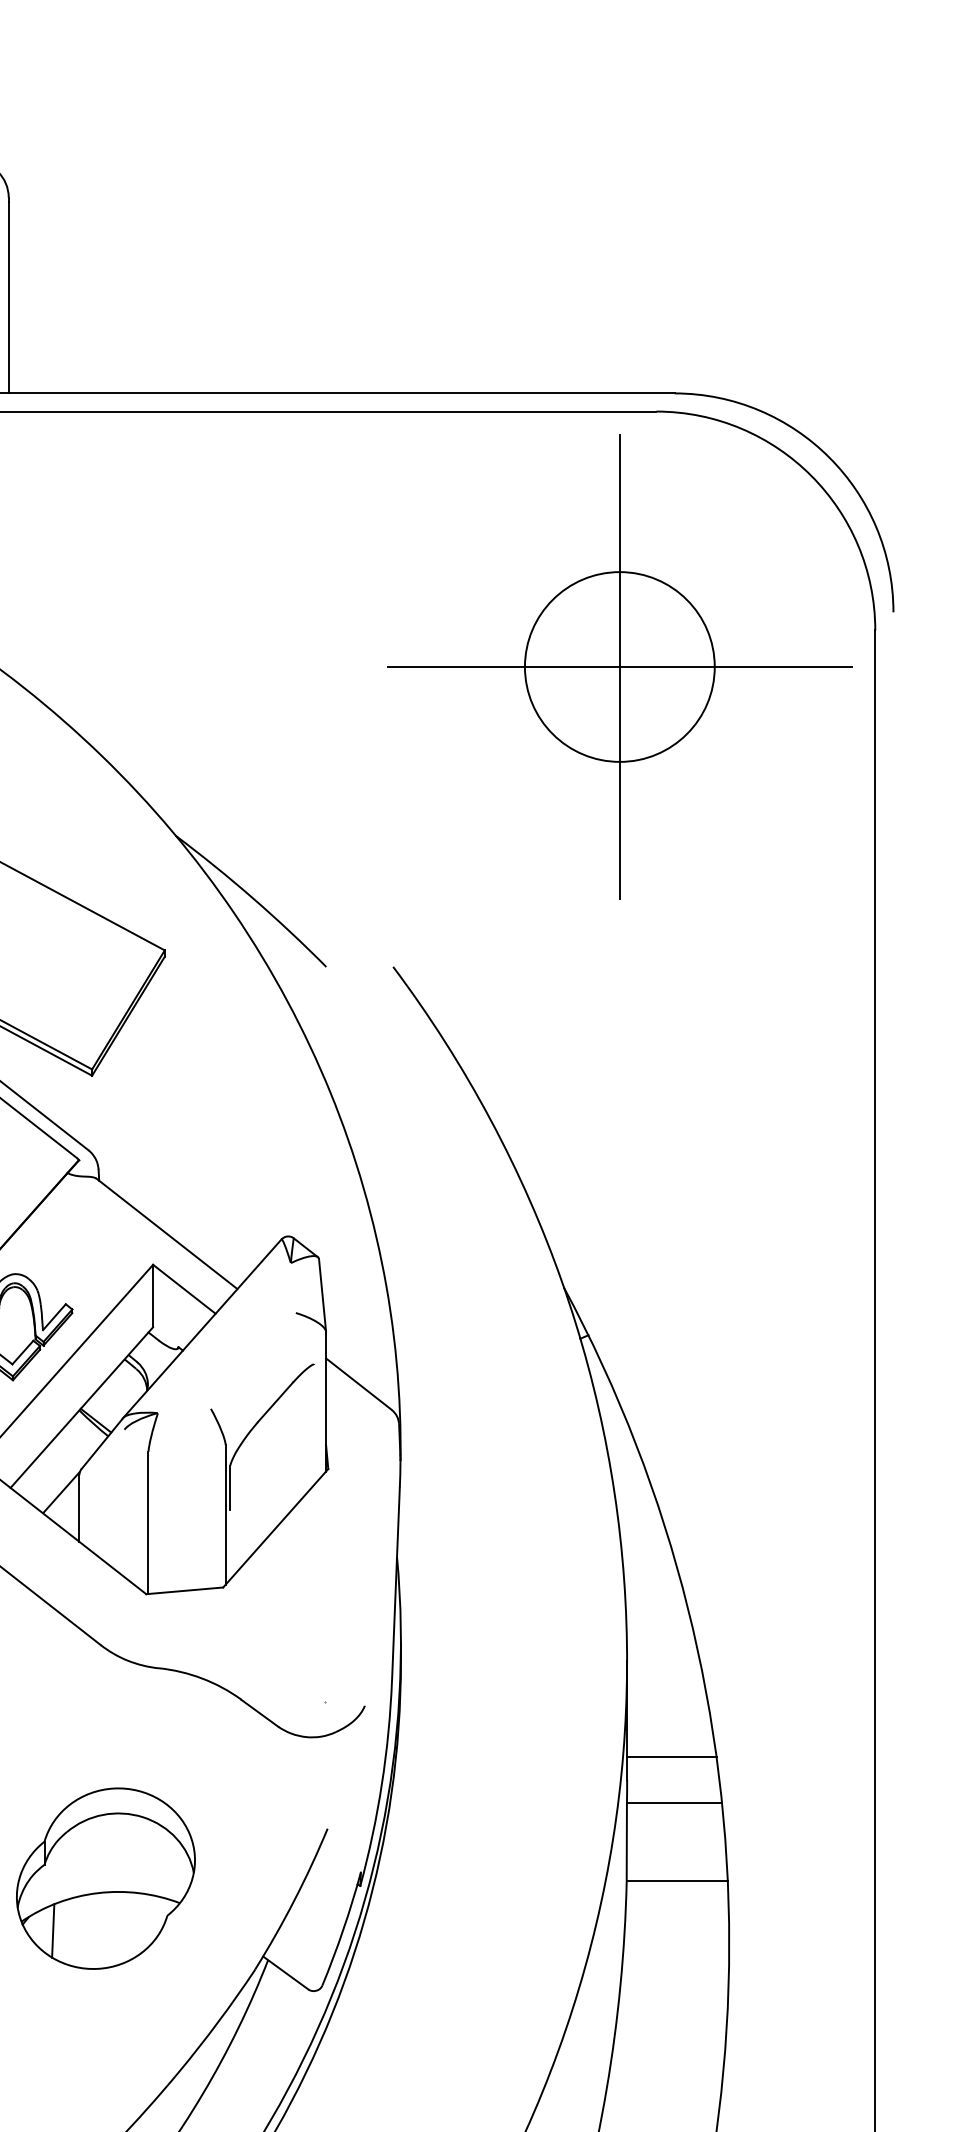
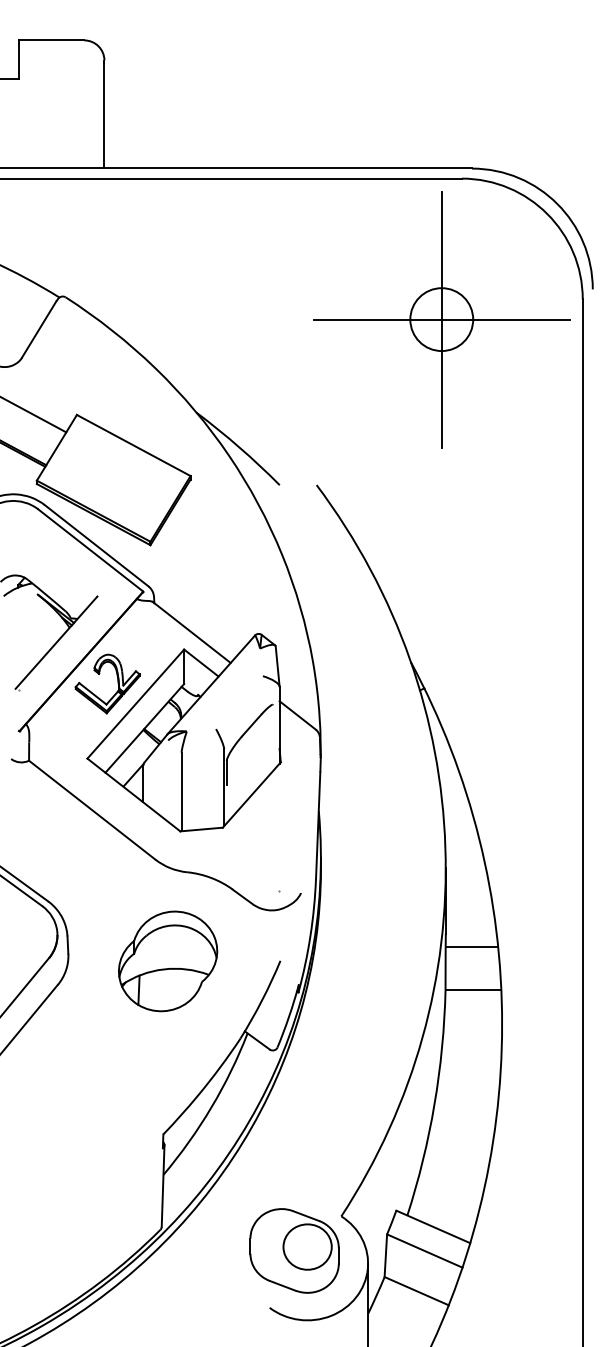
circle: (619, 666) -> (441, 319), size x0.6
line: (671, 1757) -> (470, 921), removed
part: (106, 1878) -> (168, 961), moved

